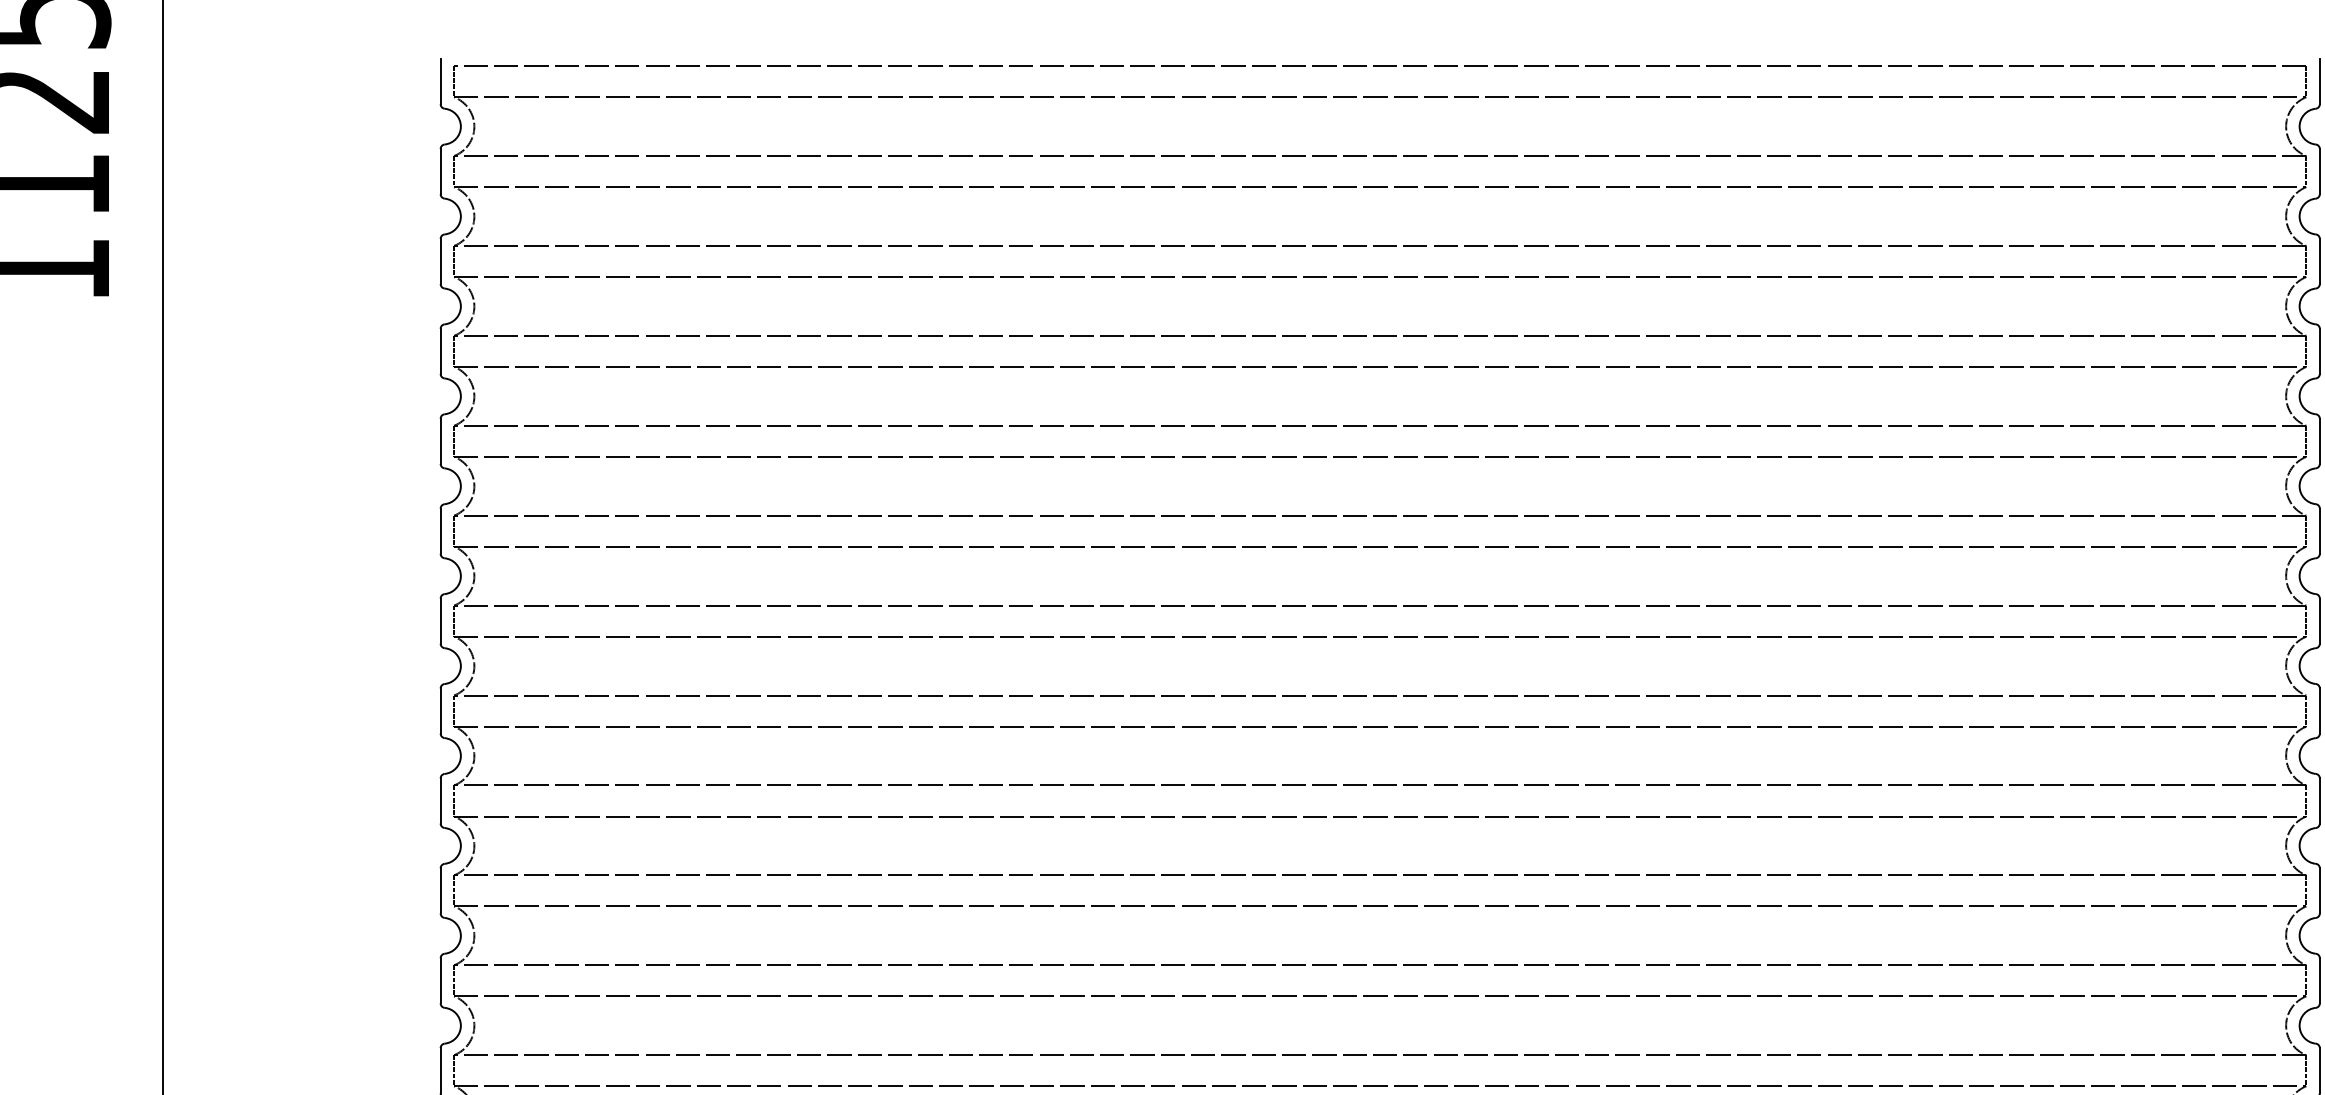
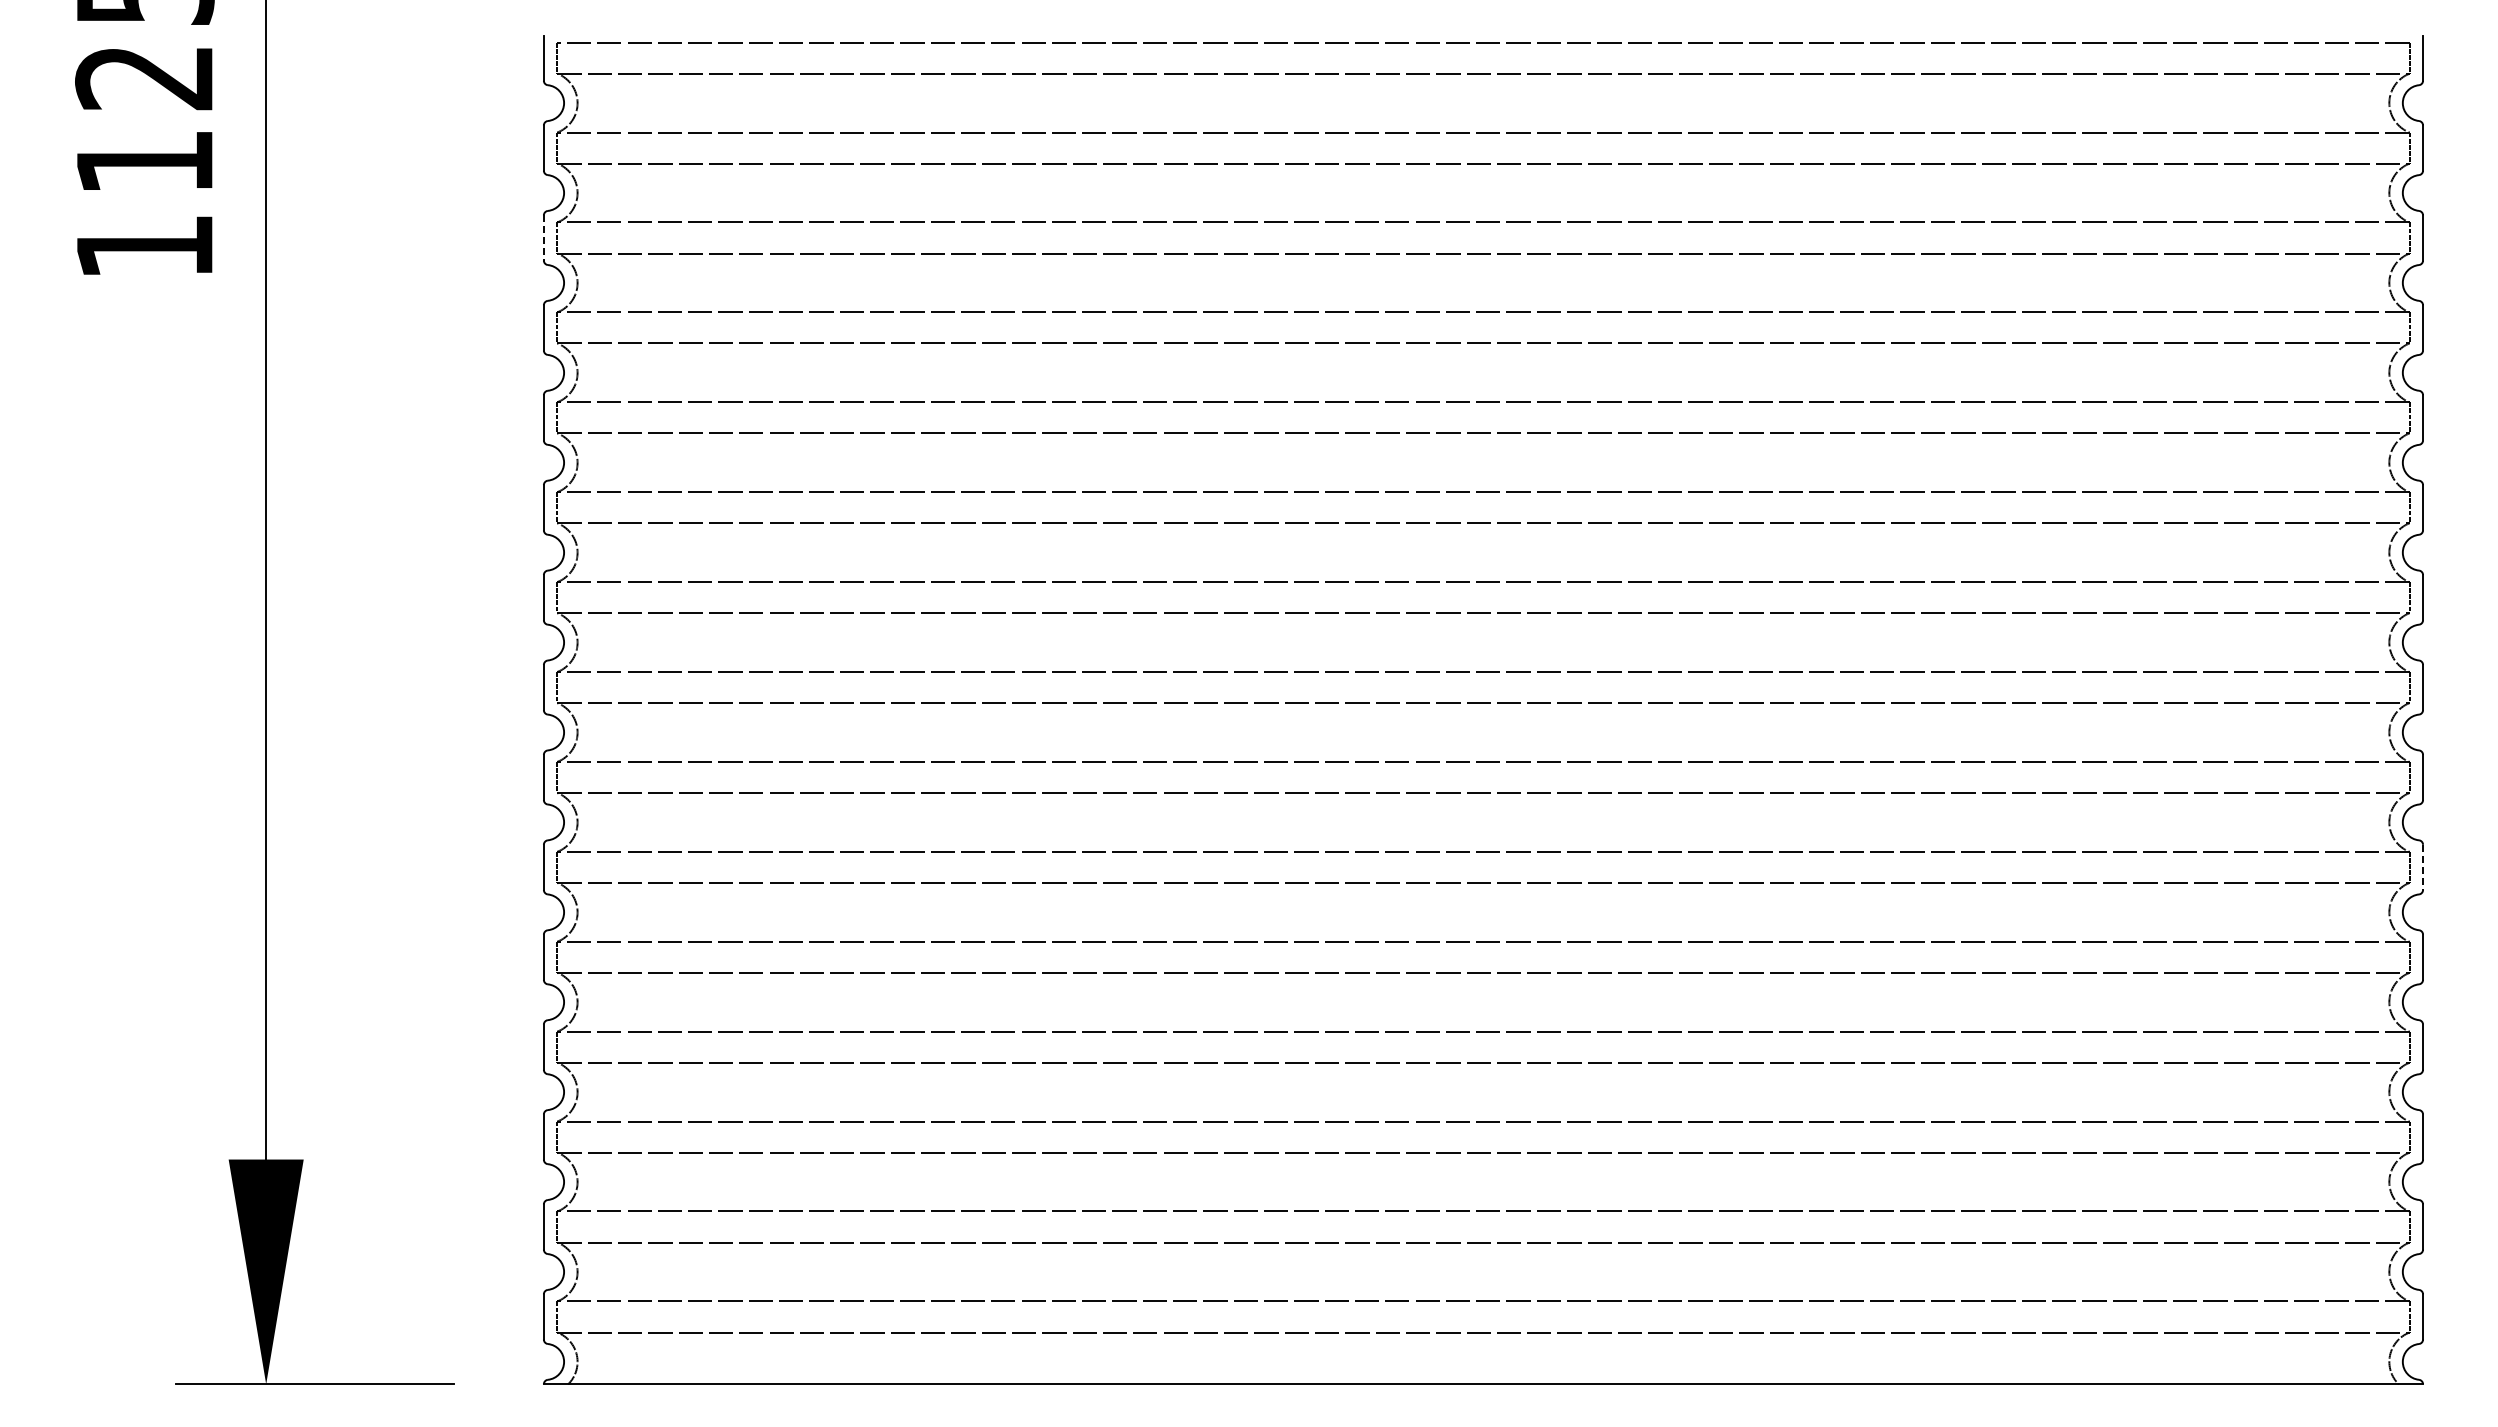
line: (440, 261) -> (543, 237), solid -> dashed
line: (2320, 891) -> (2423, 867), solid -> dashed

